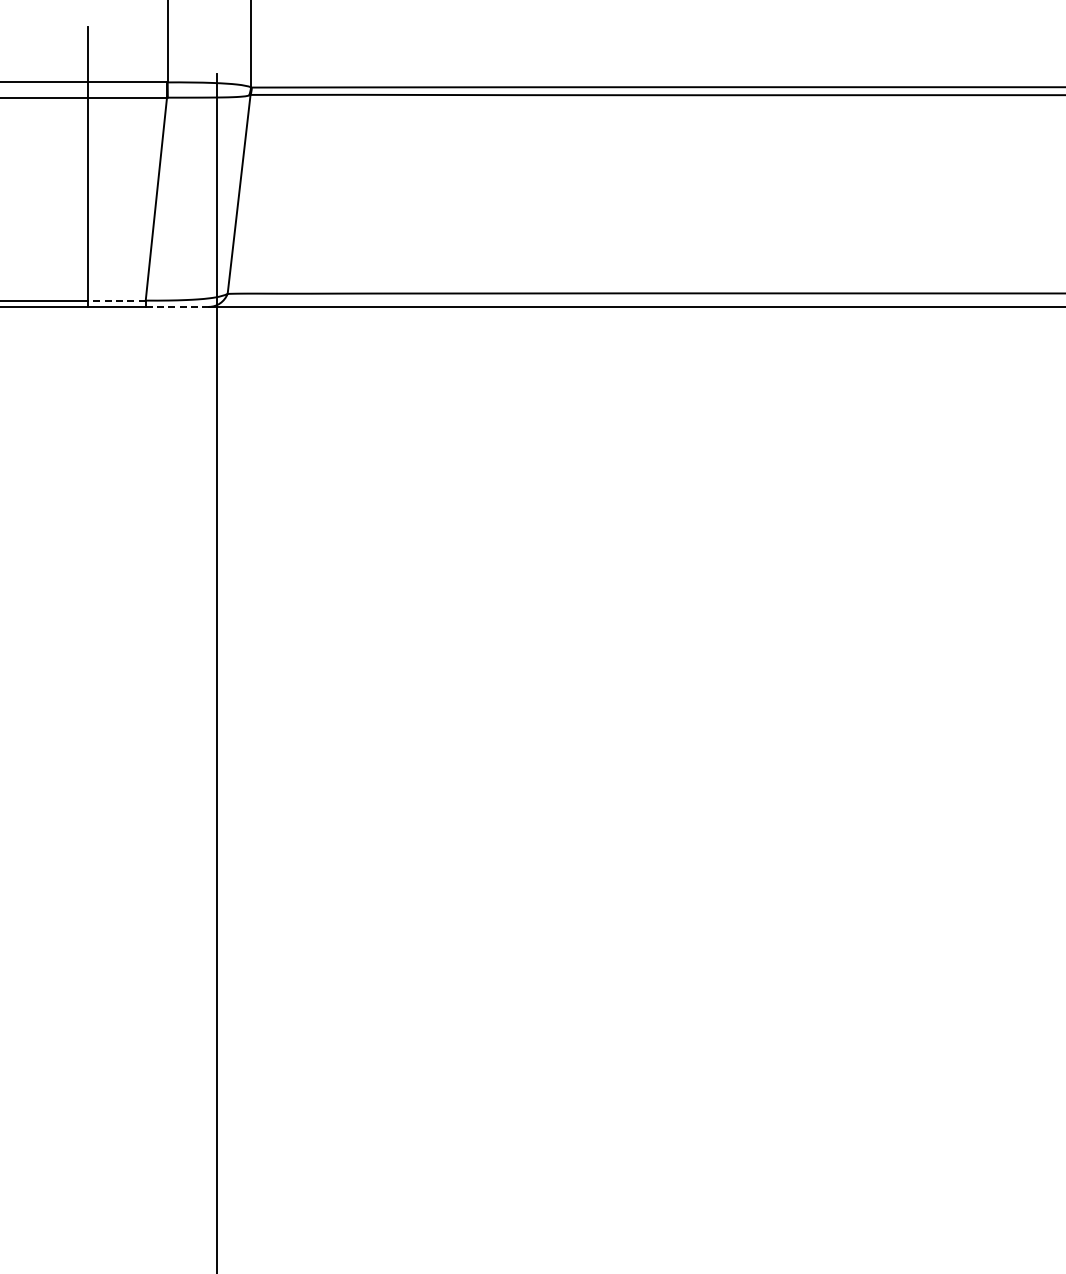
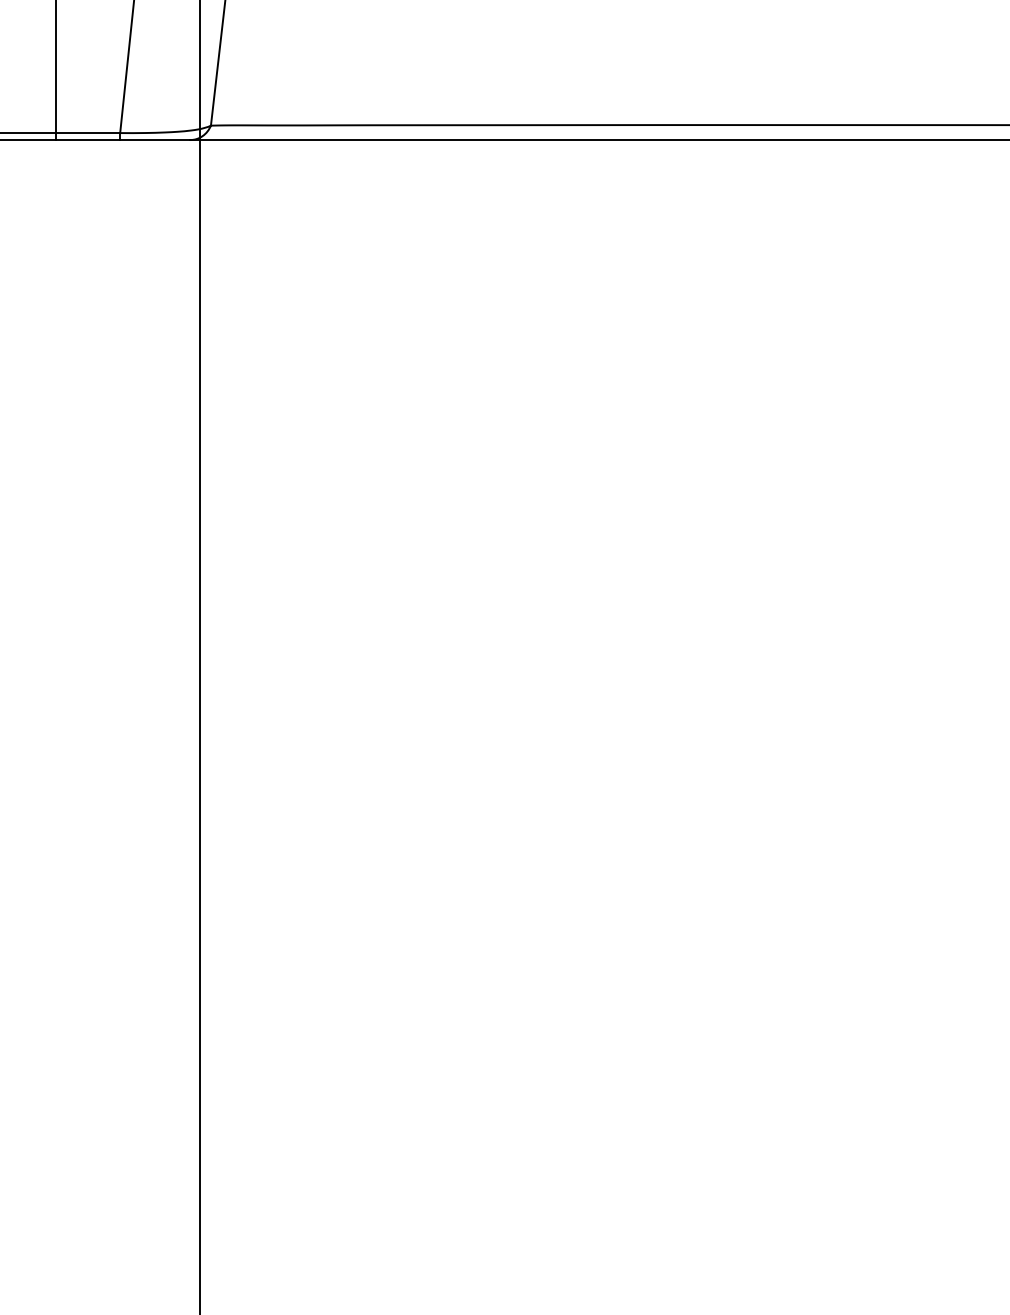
line: (116, 300) -> (87, 132), dashed -> solid
line: (177, 306) -> (155, 139), dashed -> solid

